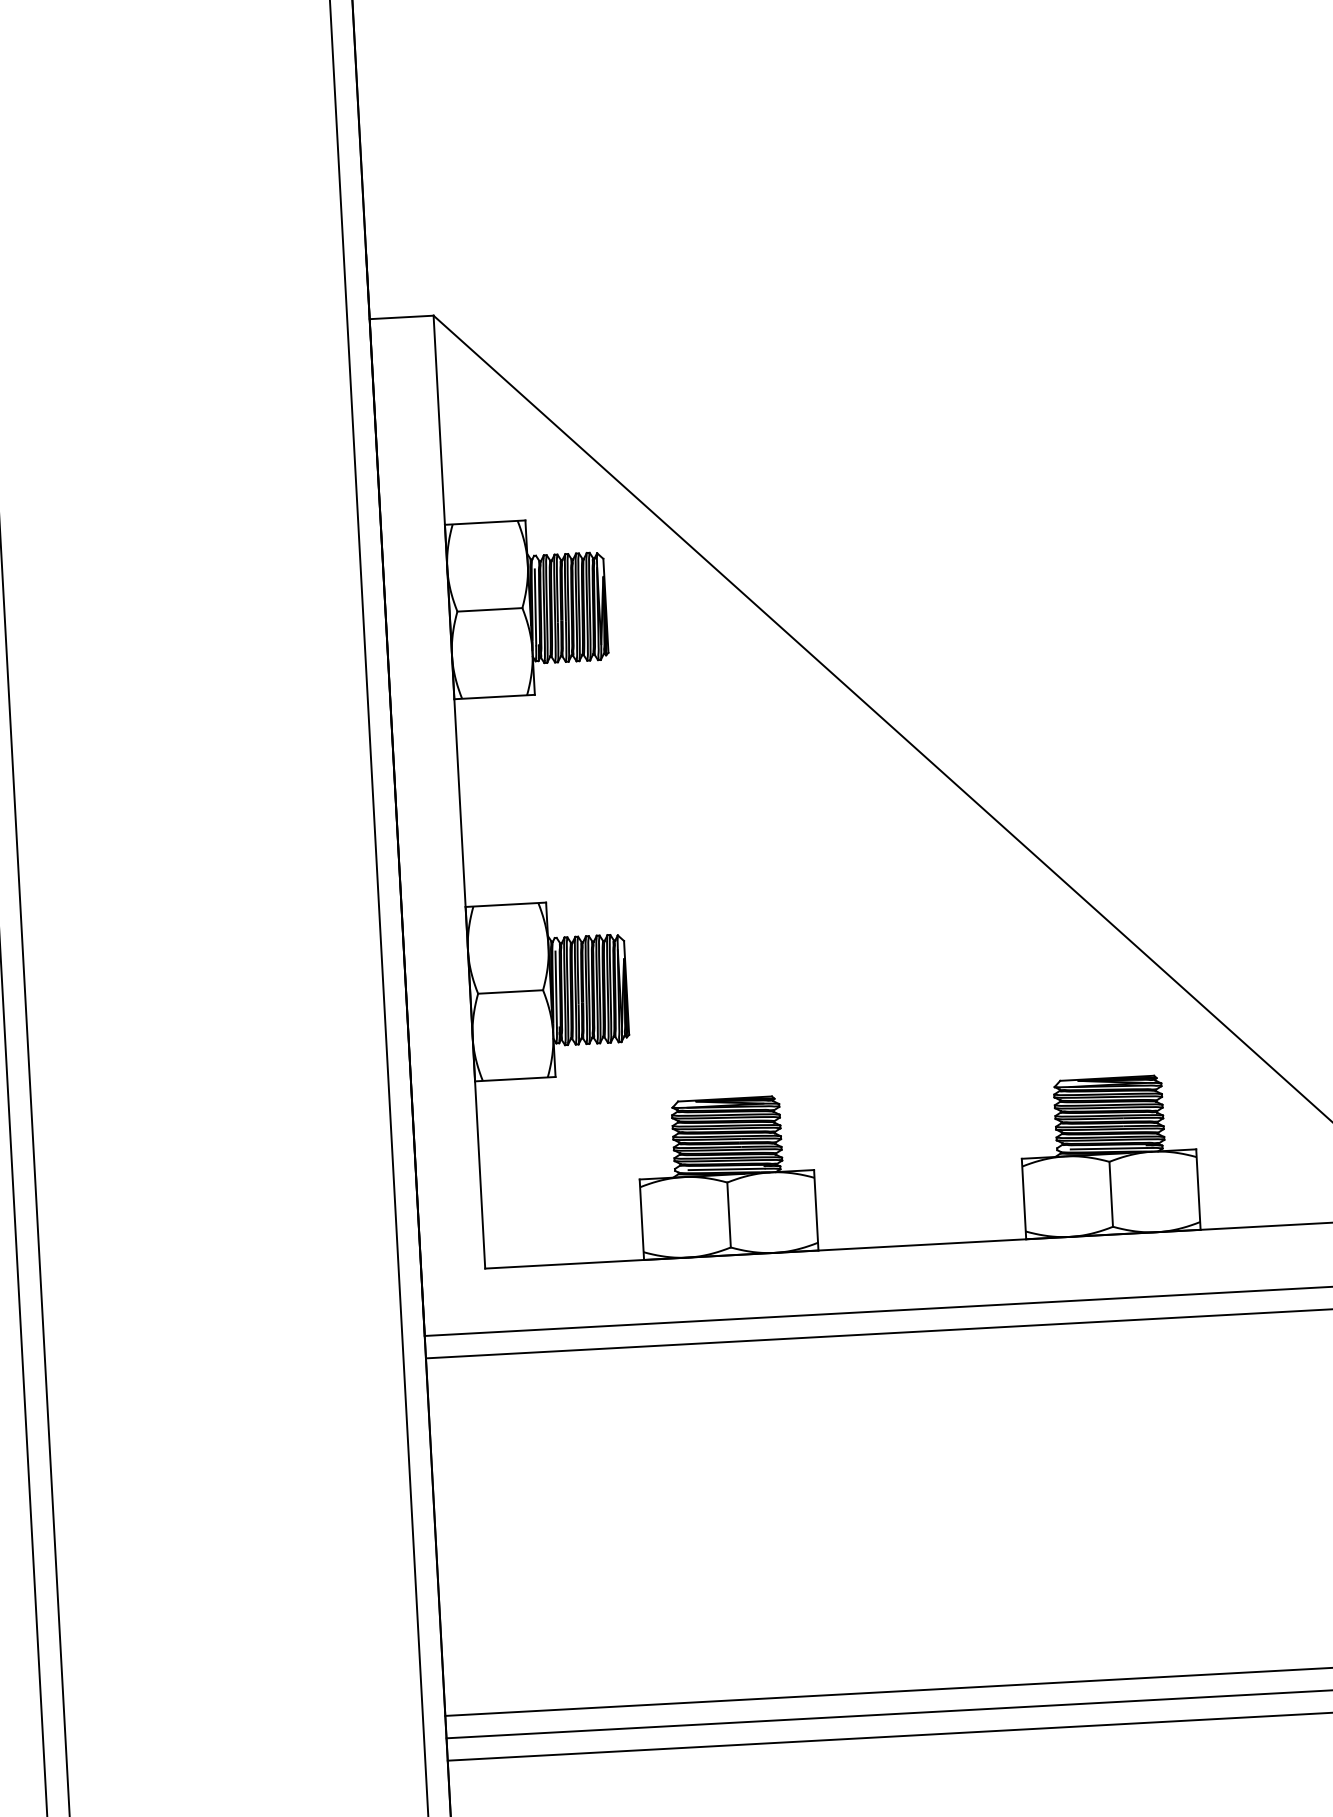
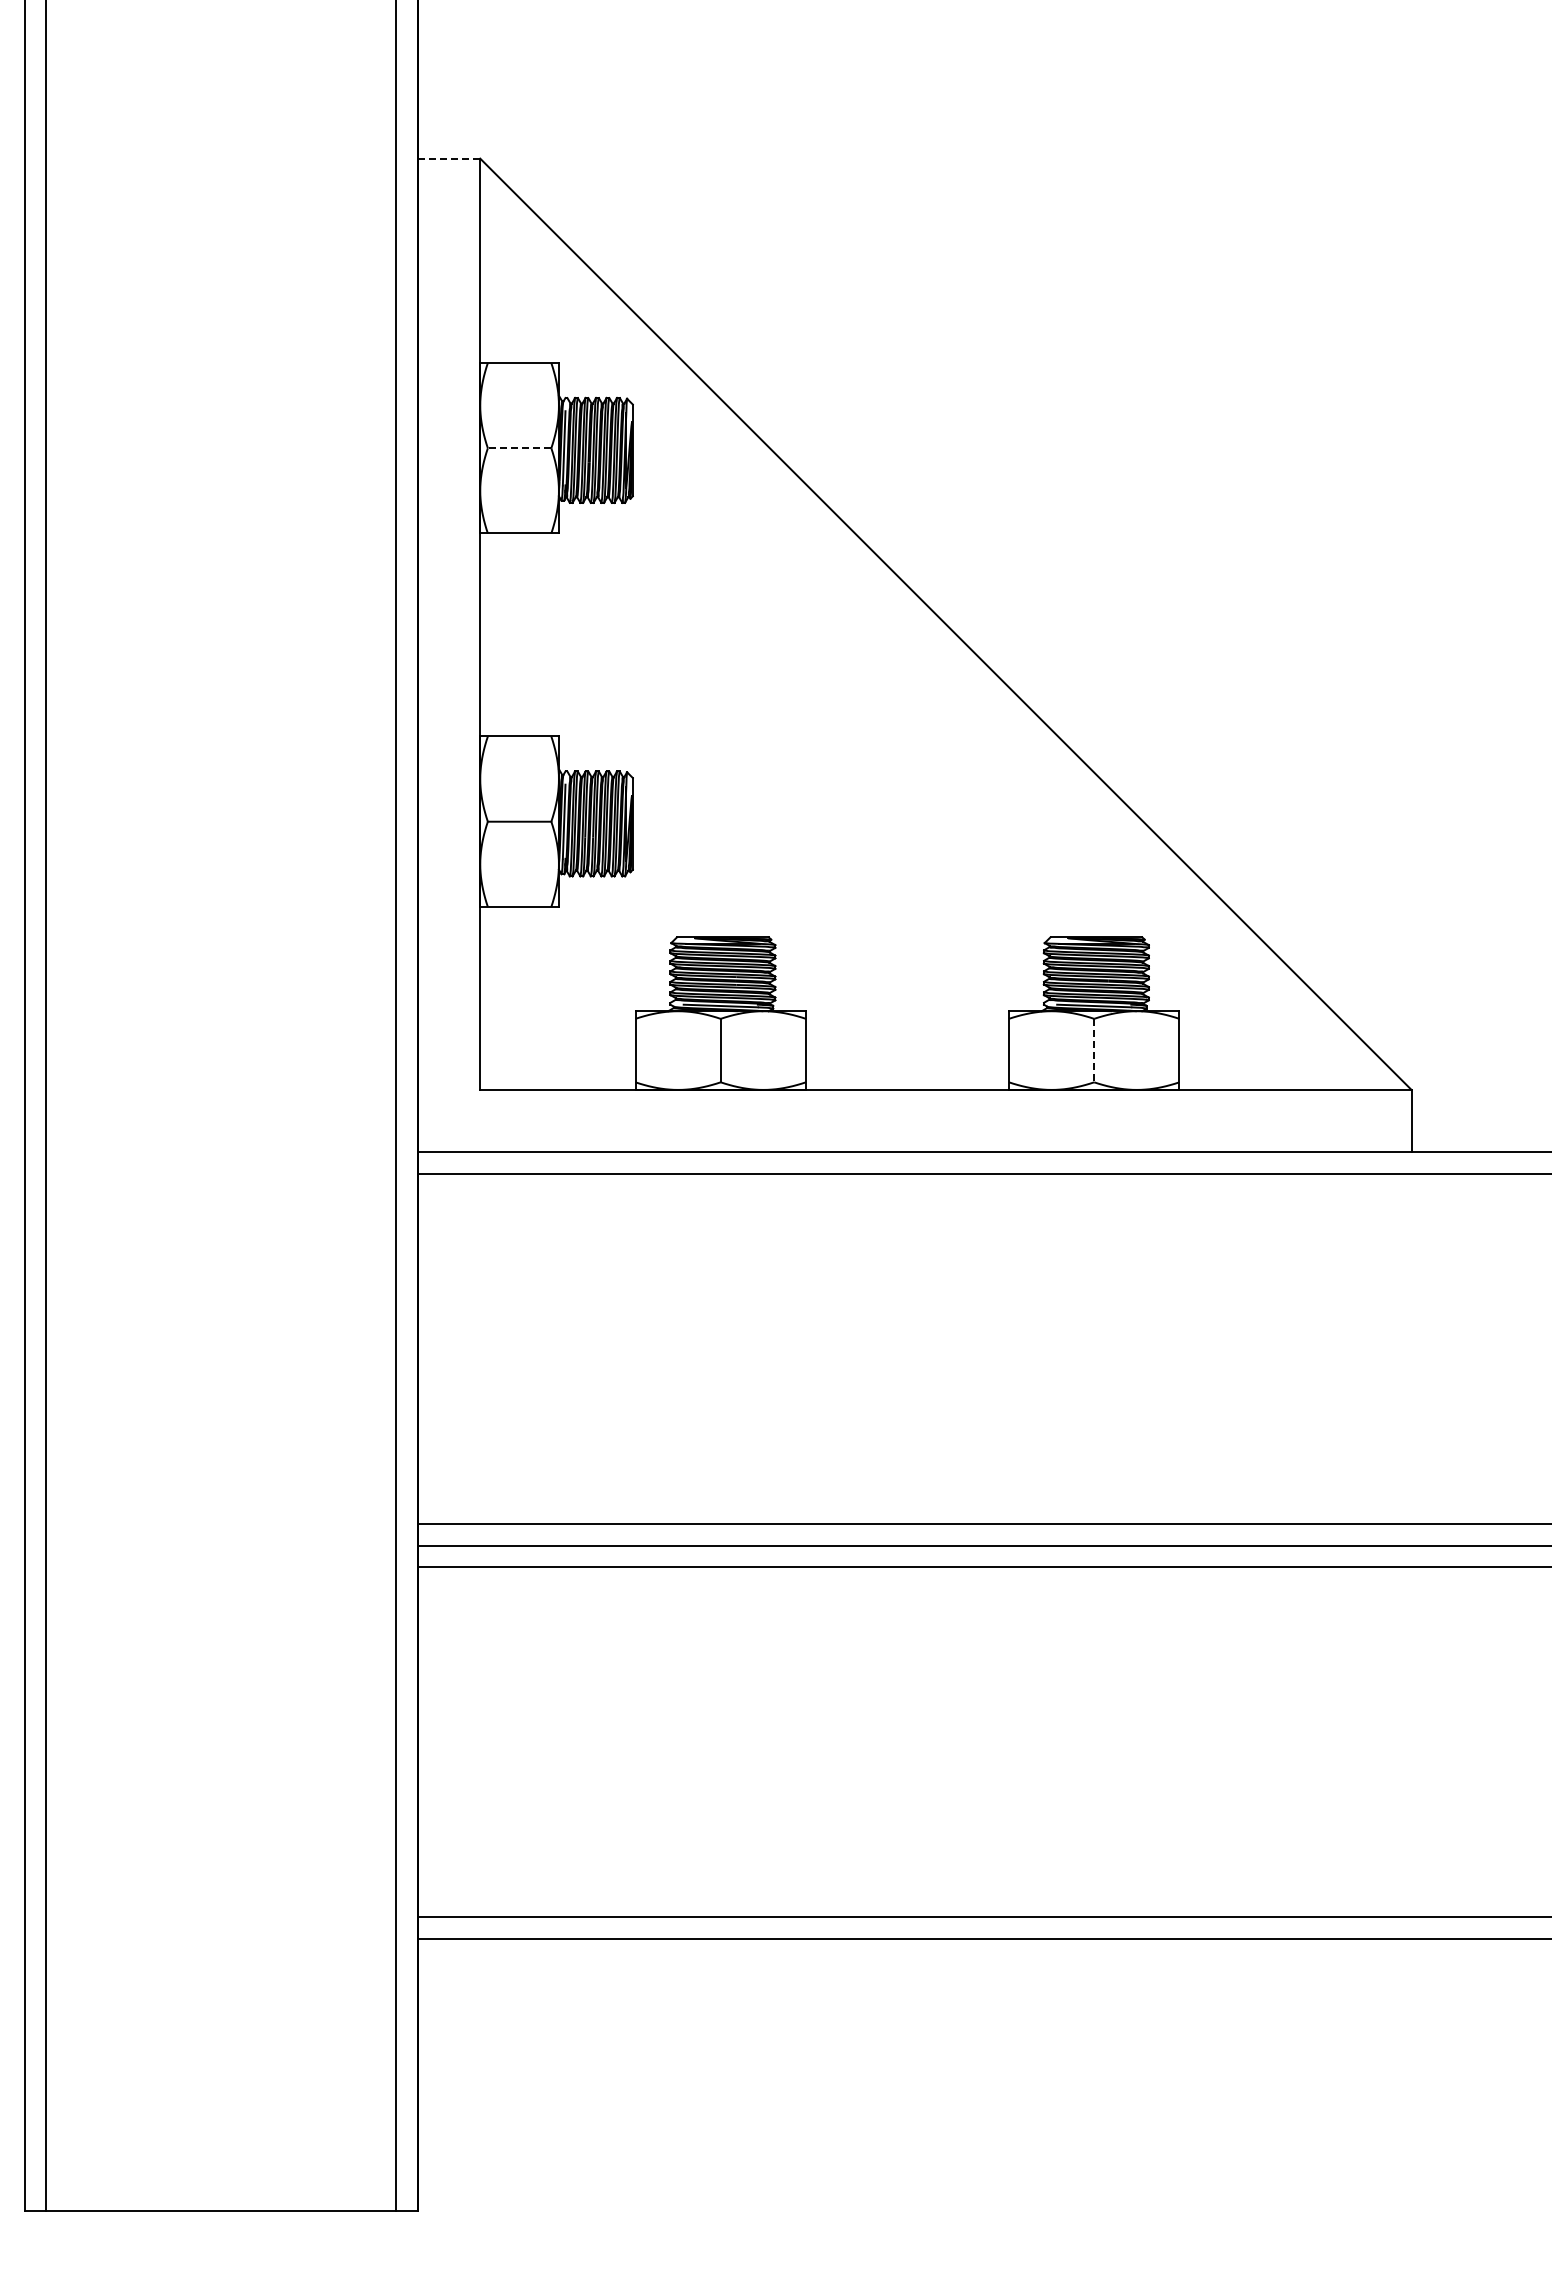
line: (402, 317) -> (449, 158), solid -> dashed
line: (489, 610) -> (519, 448), solid -> dashed
line: (1111, 1194) -> (1094, 1050), solid -> dashed

